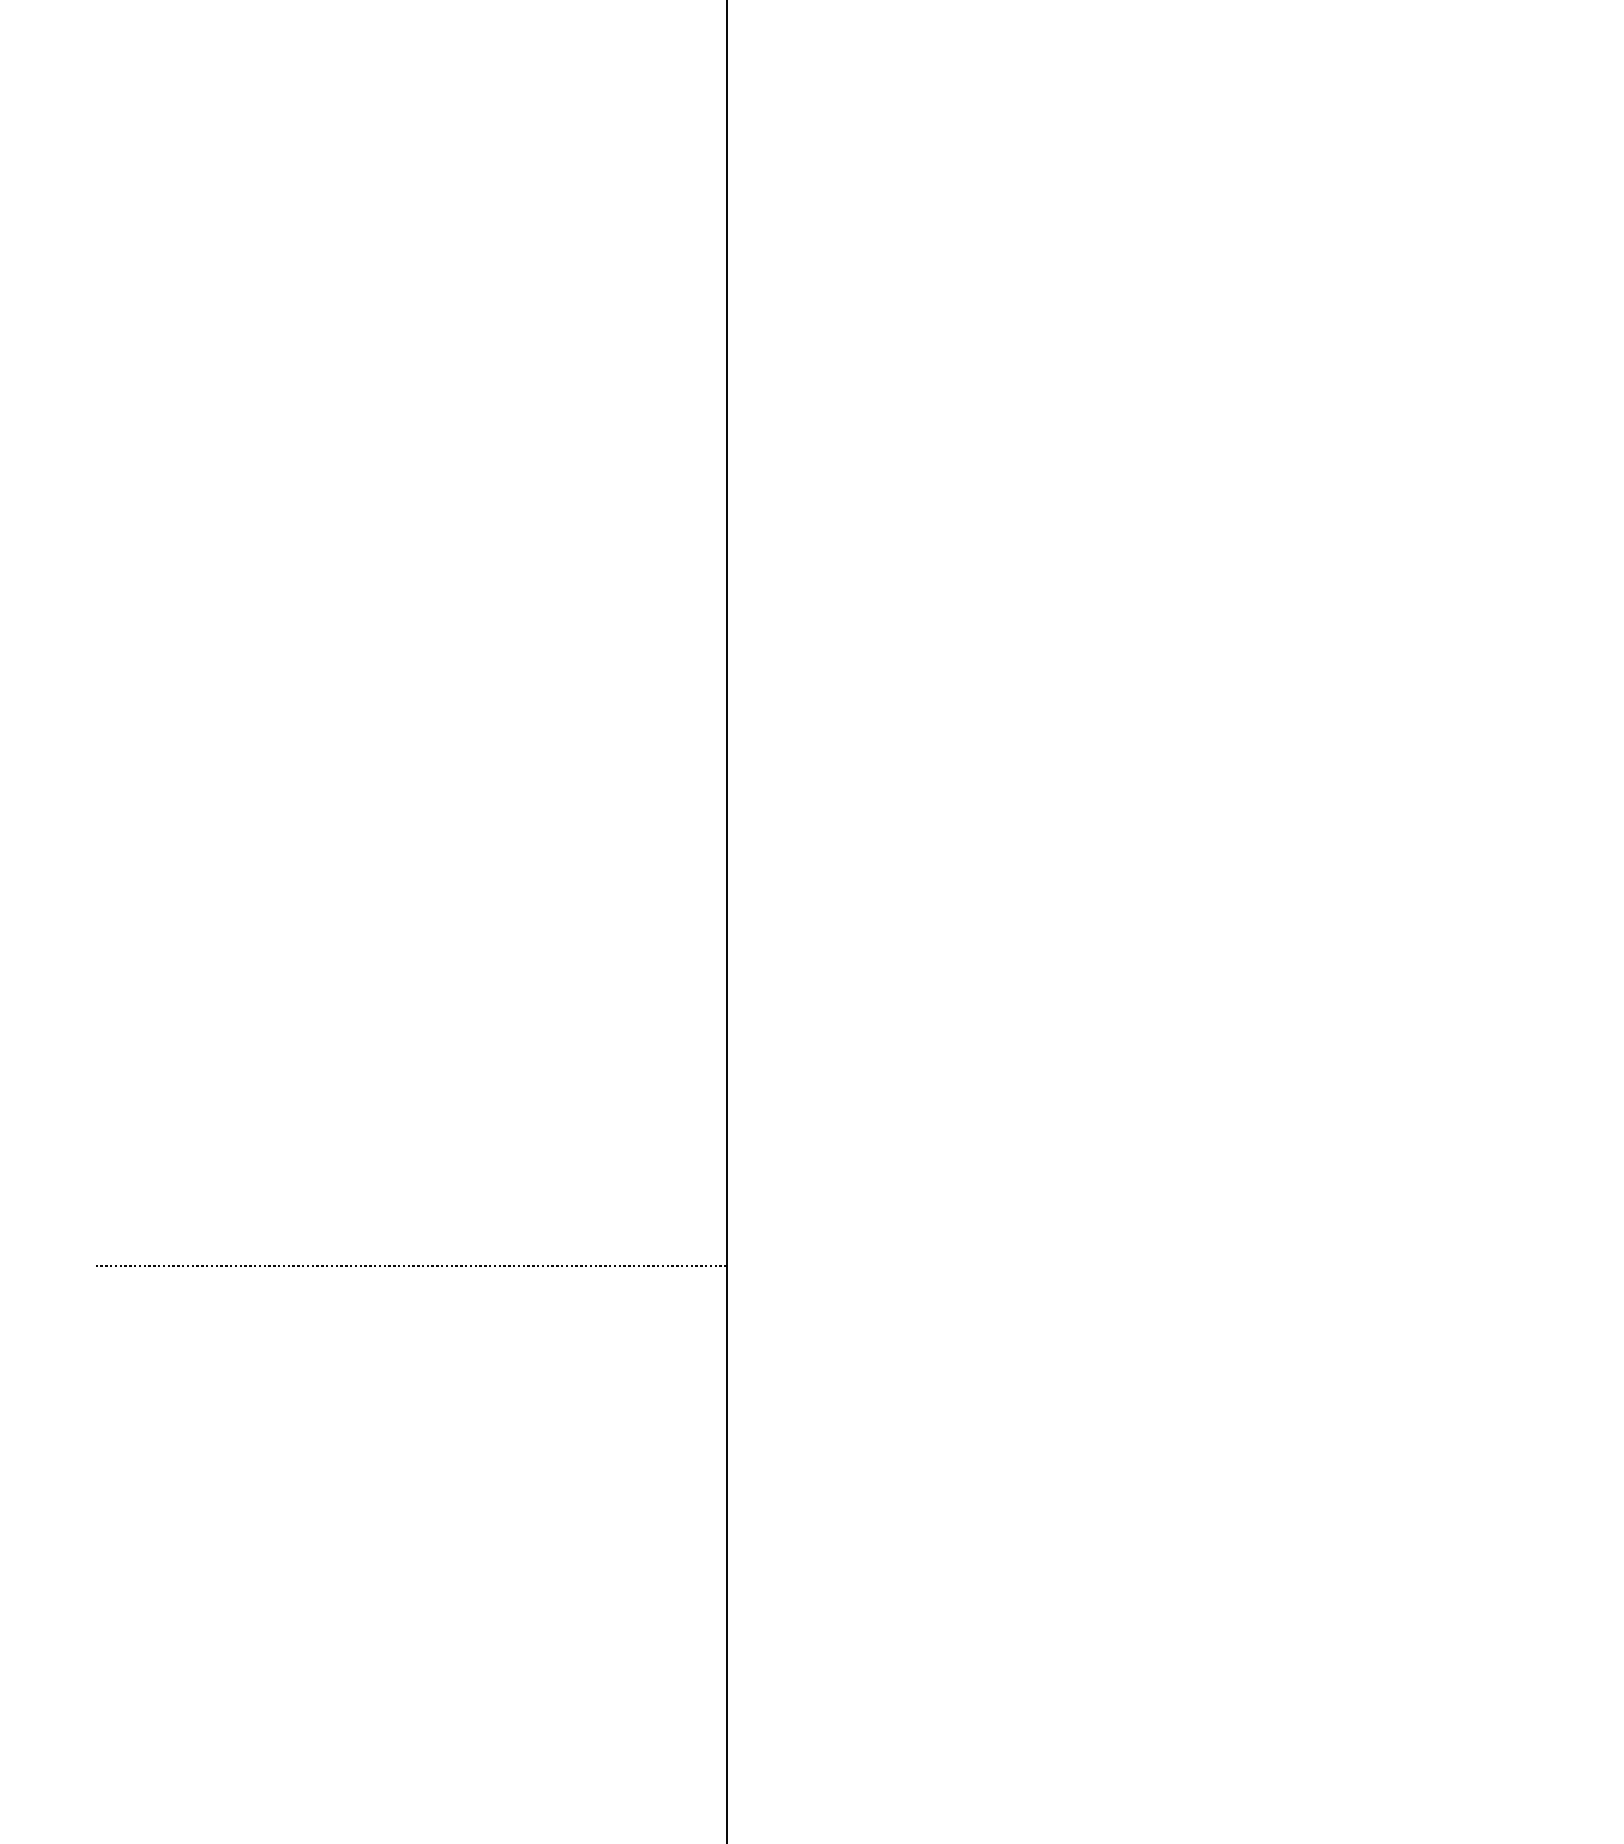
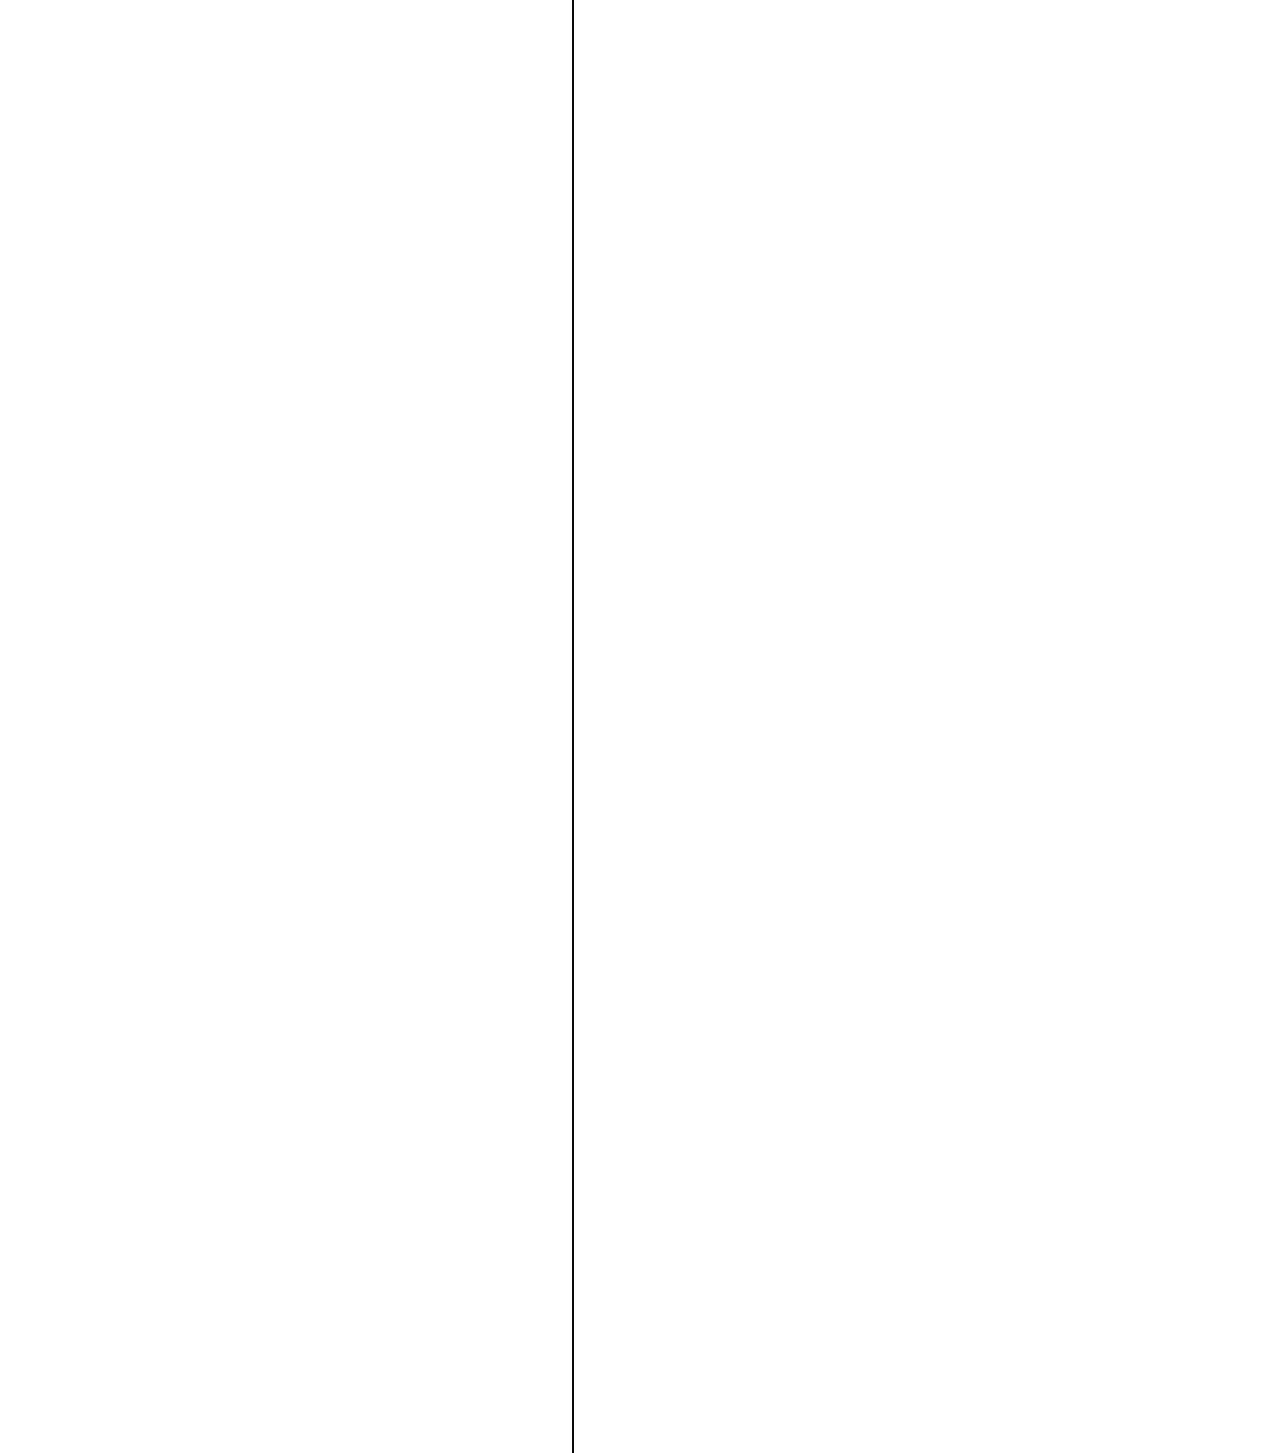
line: (409, 1265) -> (322, 997), removed

